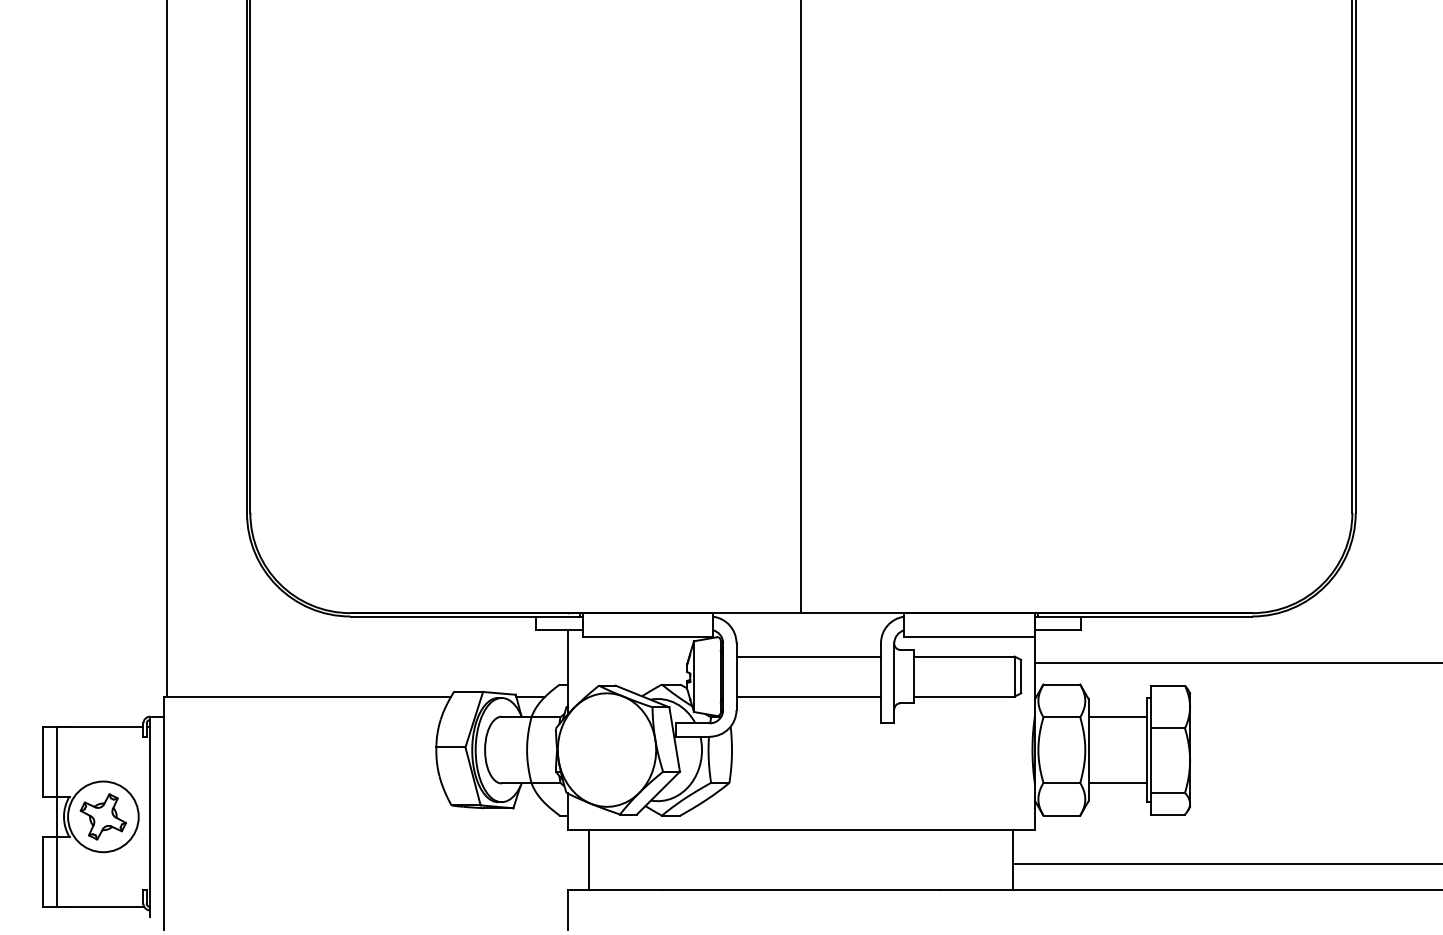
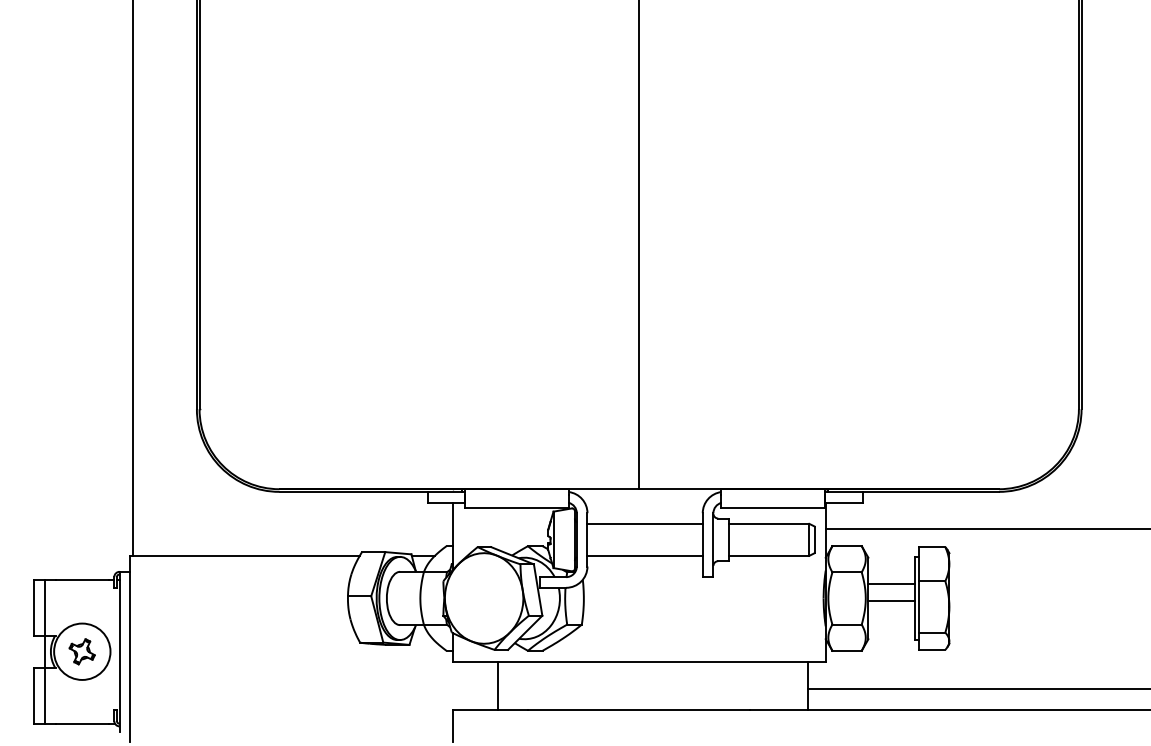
line: (1117, 716) -> (891, 601), moved
line: (1117, 783) -> (891, 583), moved
part: (102, 816) -> (81, 651), size x0.7
line: (589, 860) -> (498, 686), moved

